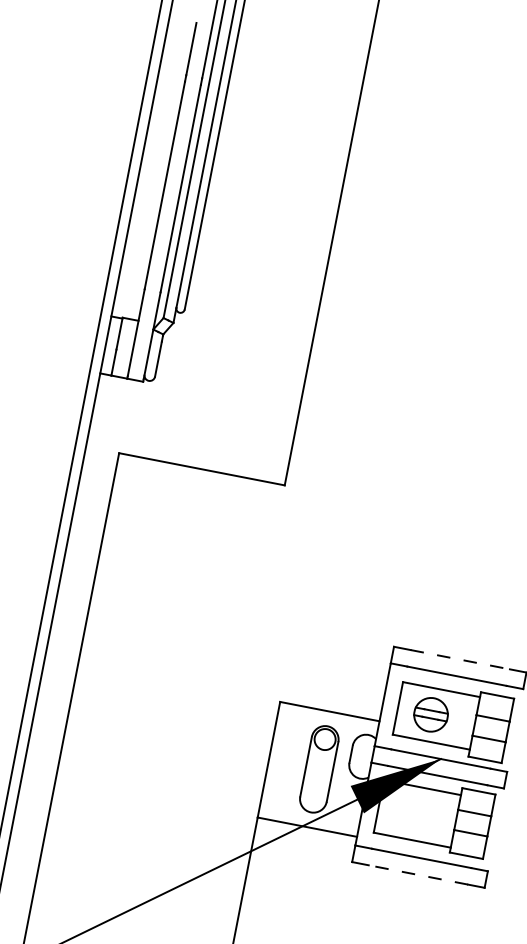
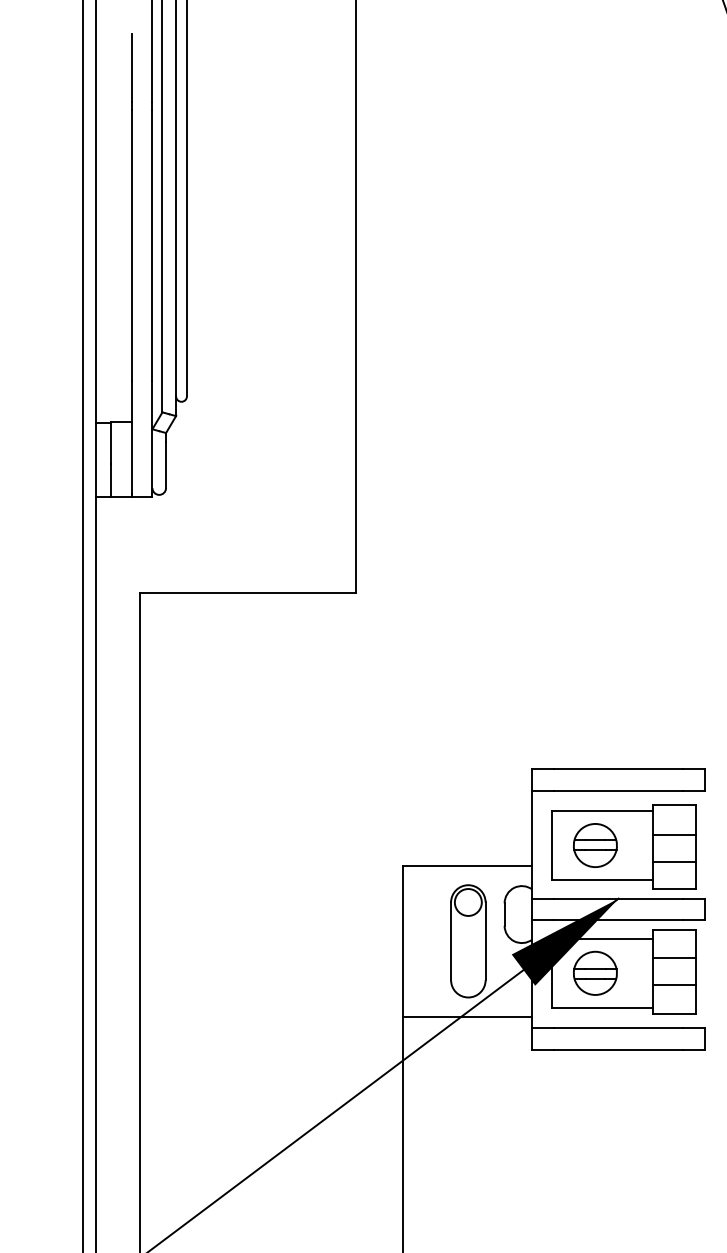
line: (460, 659) -> (618, 769), dashed -> solid
part: (412, 812) -> (595, 972), added
line: (418, 874) -> (618, 1049), dashed -> solid

